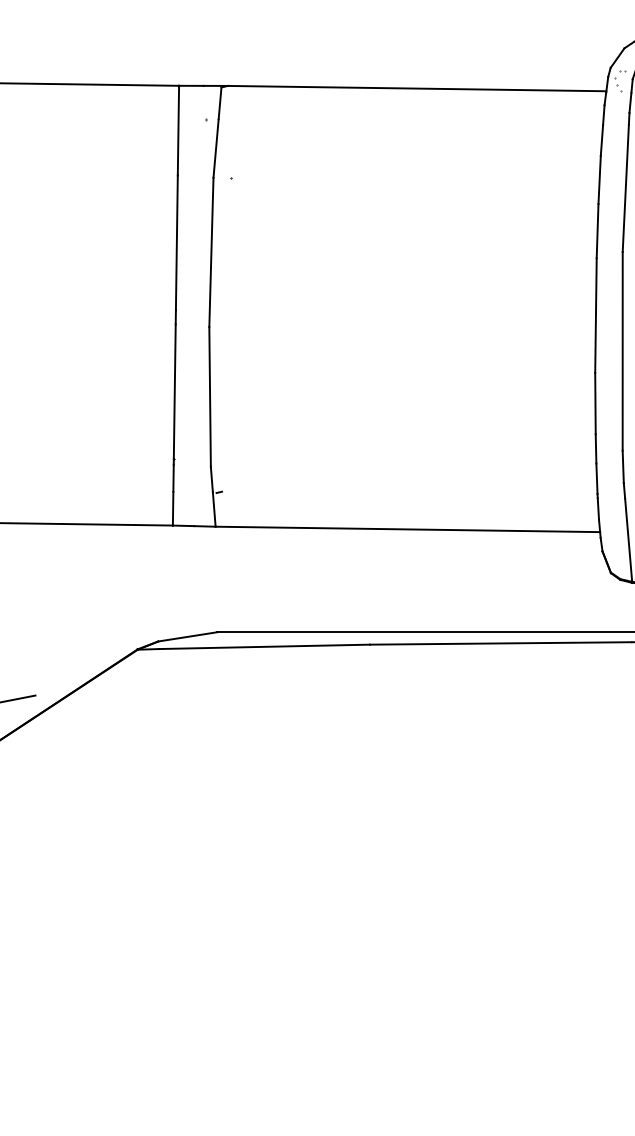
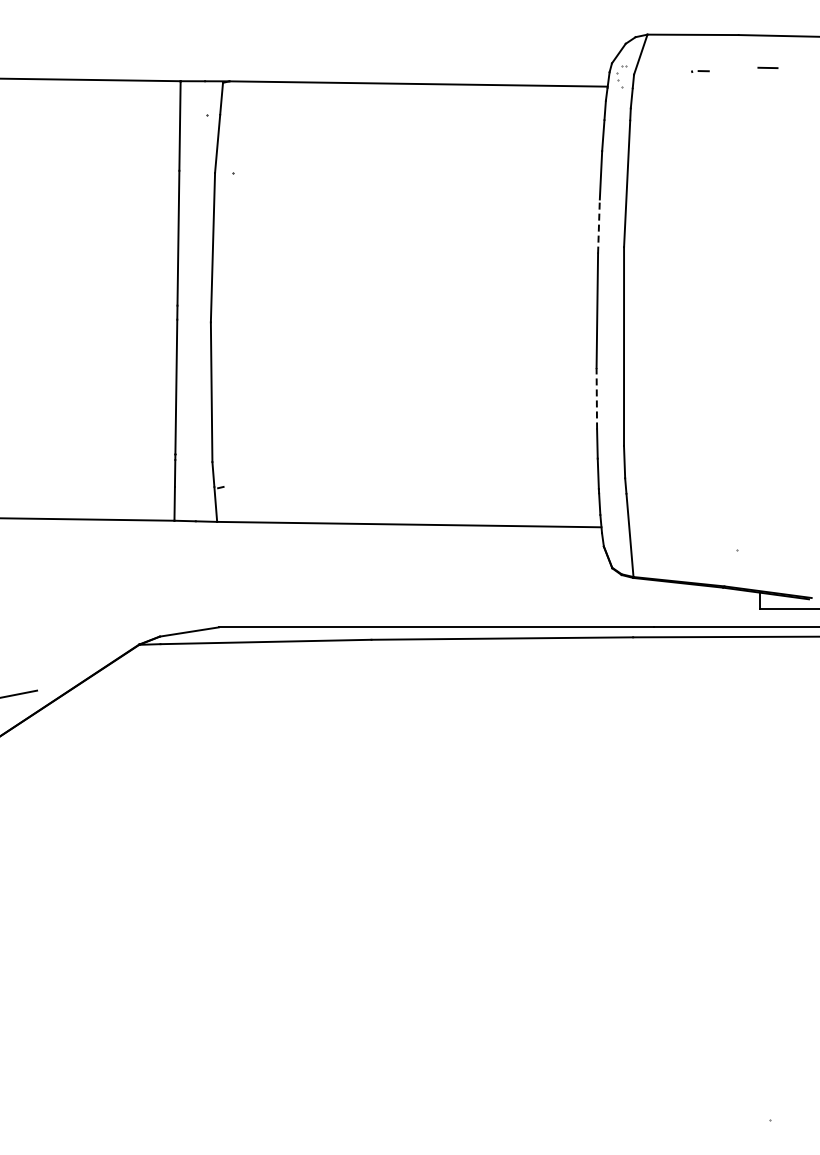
line: (597, 231) -> (598, 226), solid -> dashed
line: (595, 403) -> (596, 398), solid -> dashed

